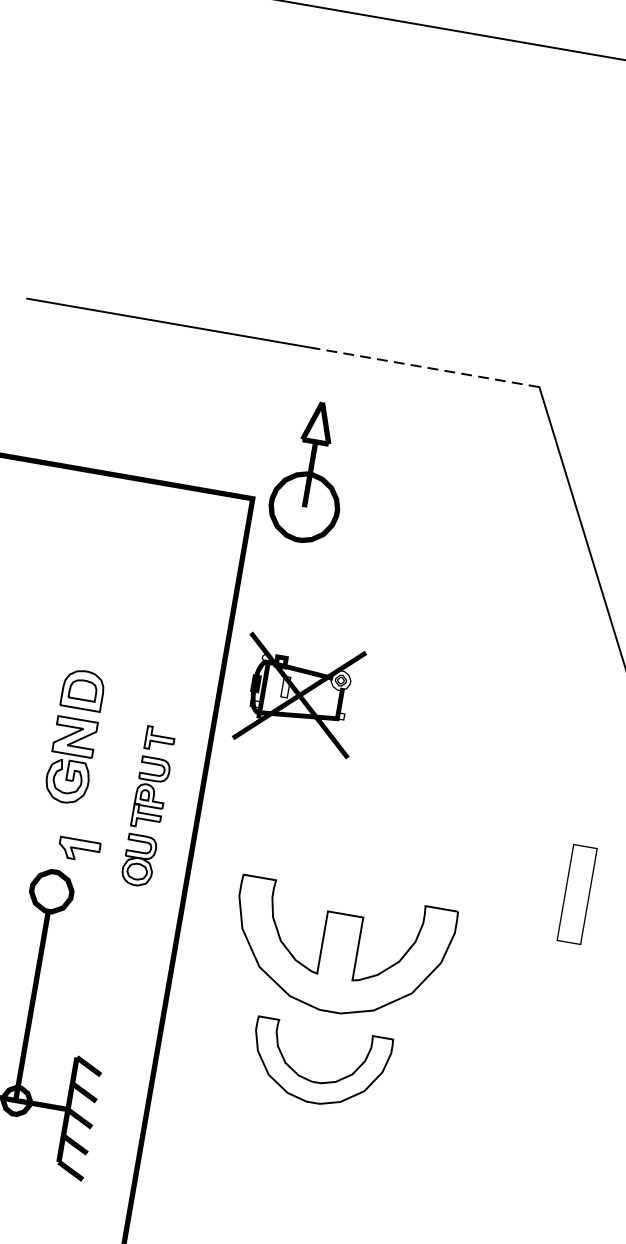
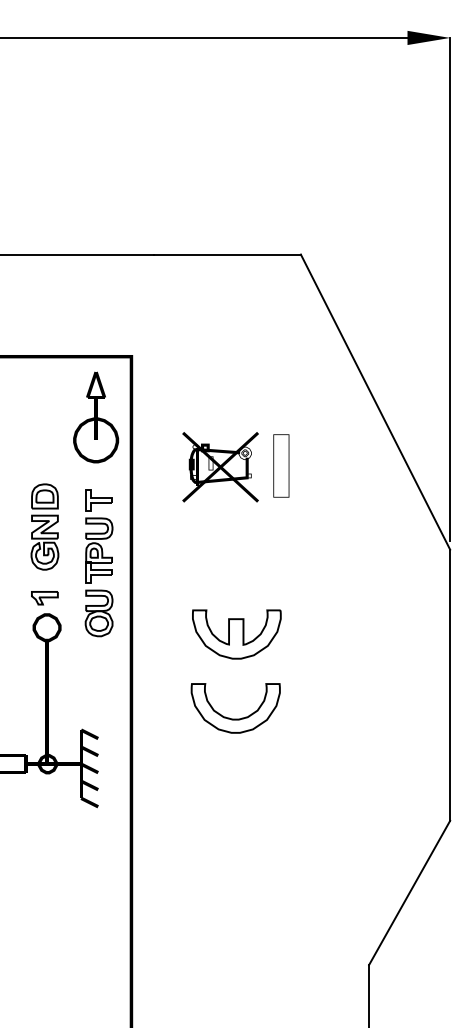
line: (426, 367) -> (227, 254), dashed -> solid
part: (311, 472) -> (96, 417), moved
part: (299, 695) -> (220, 467), moved
part: (147, 806) -> (98, 563), size x1.43
part: (78, 850) -> (44, 598), moved
part: (577, 893) -> (281, 465), moved
part: (340, 952) -> (236, 634), size x0.62

